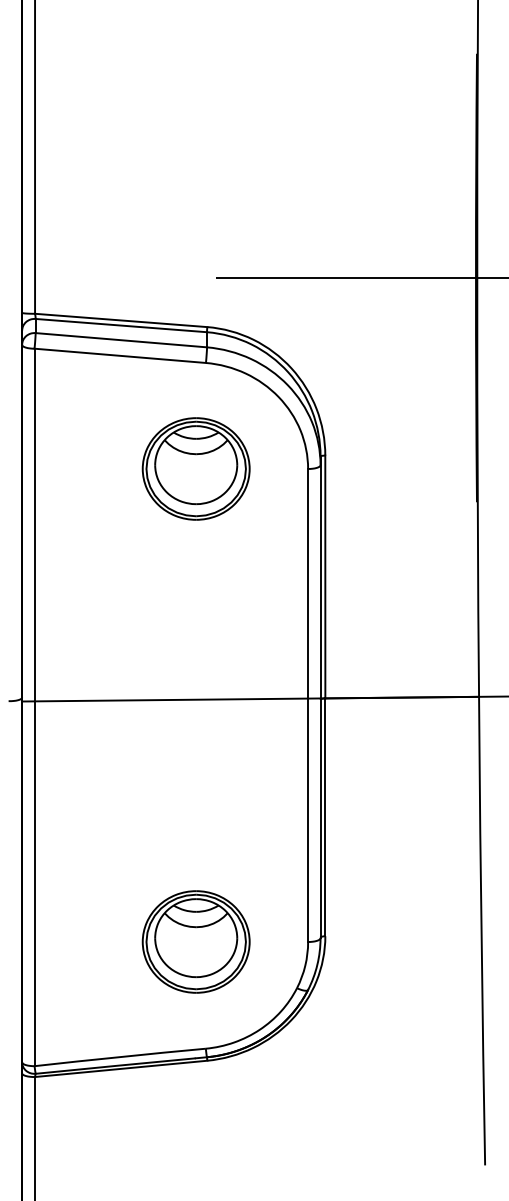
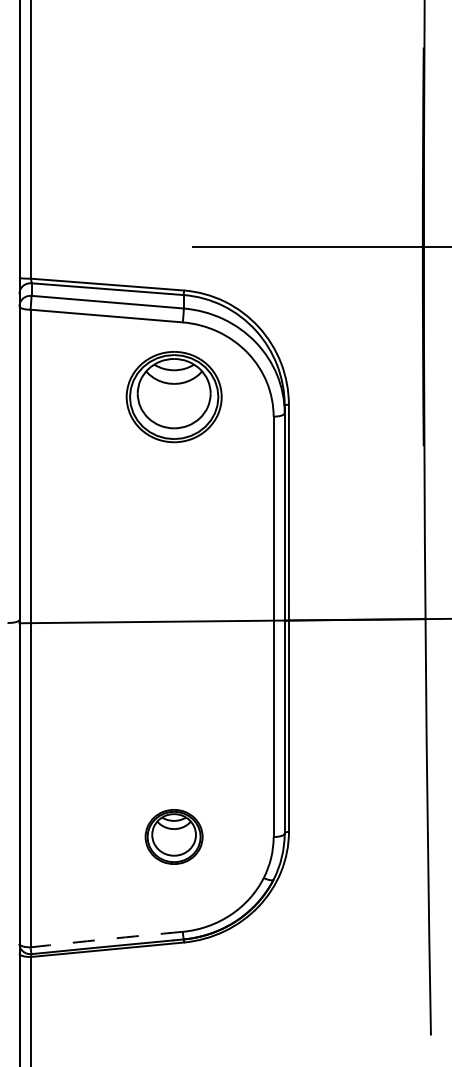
part: (195, 468) -> (173, 396), moved
part: (195, 941) -> (173, 836), size x0.6
arc: (120, 1057) -> (106, 939), solid -> dashed

